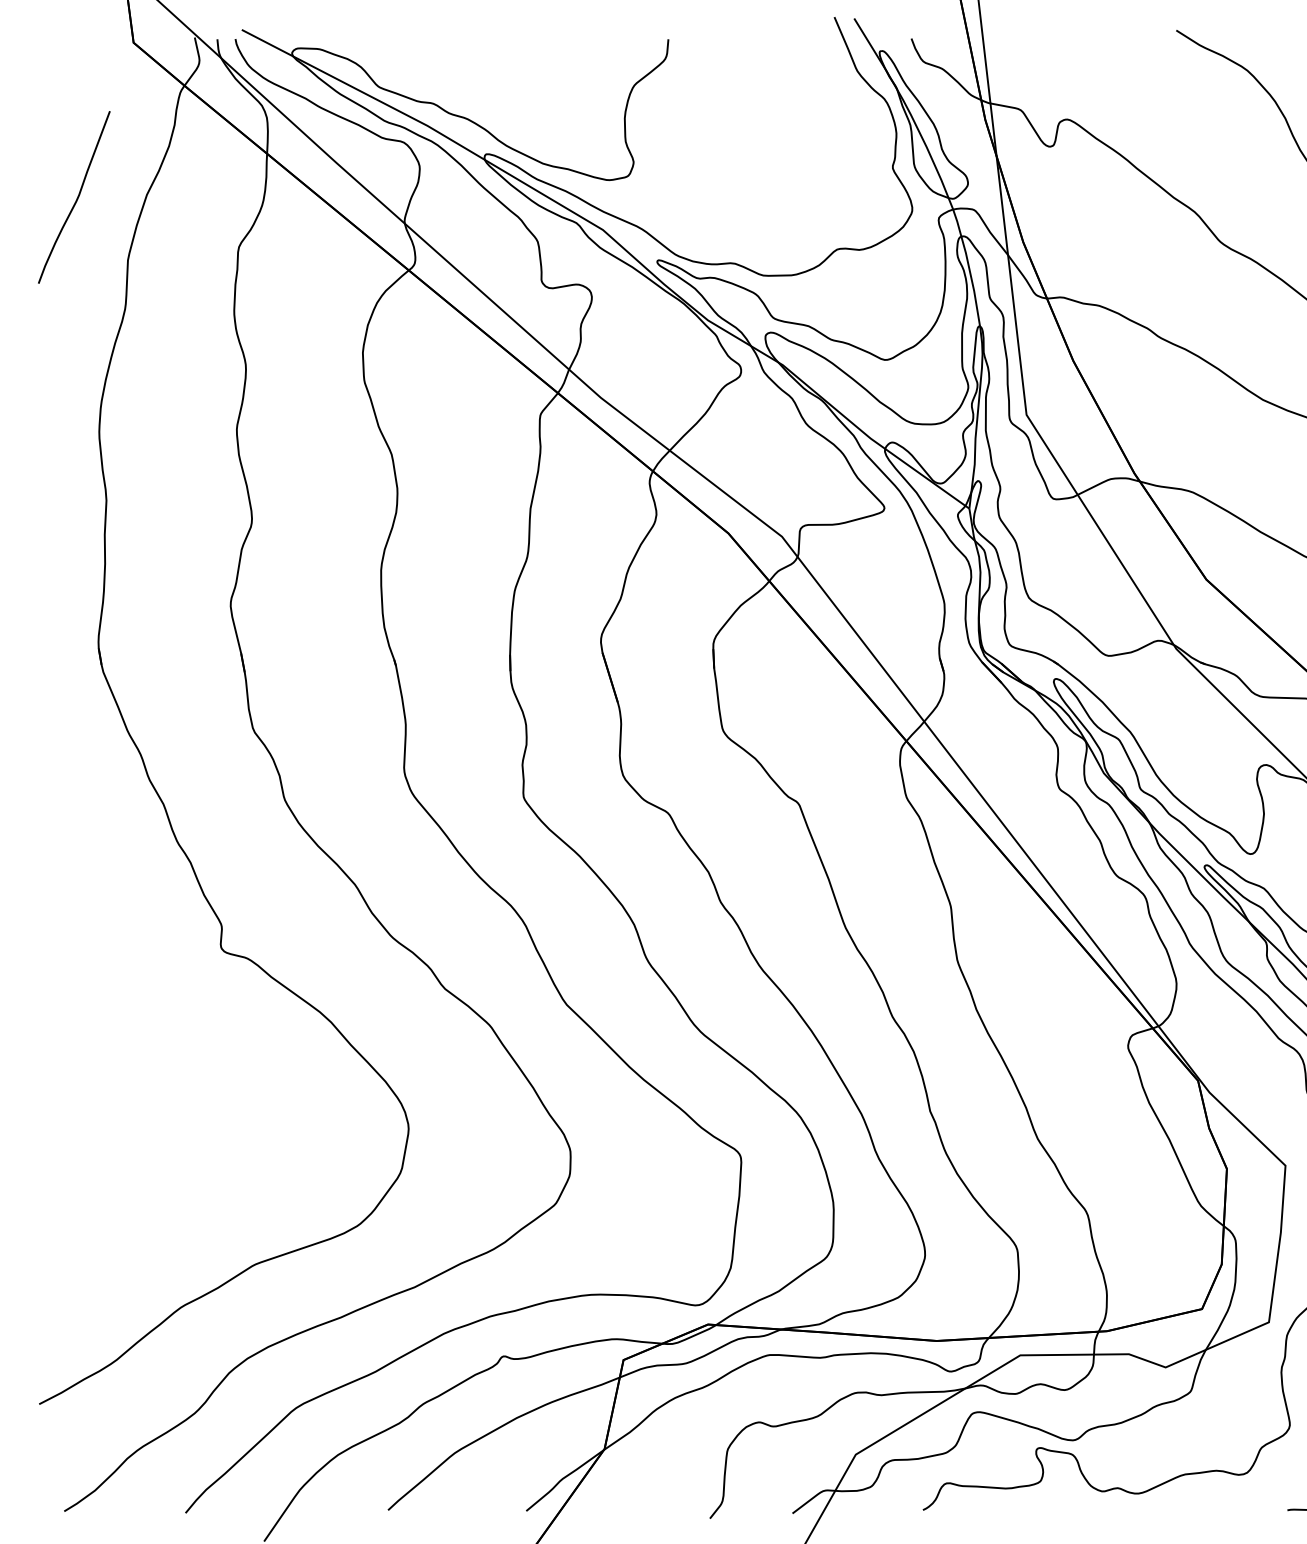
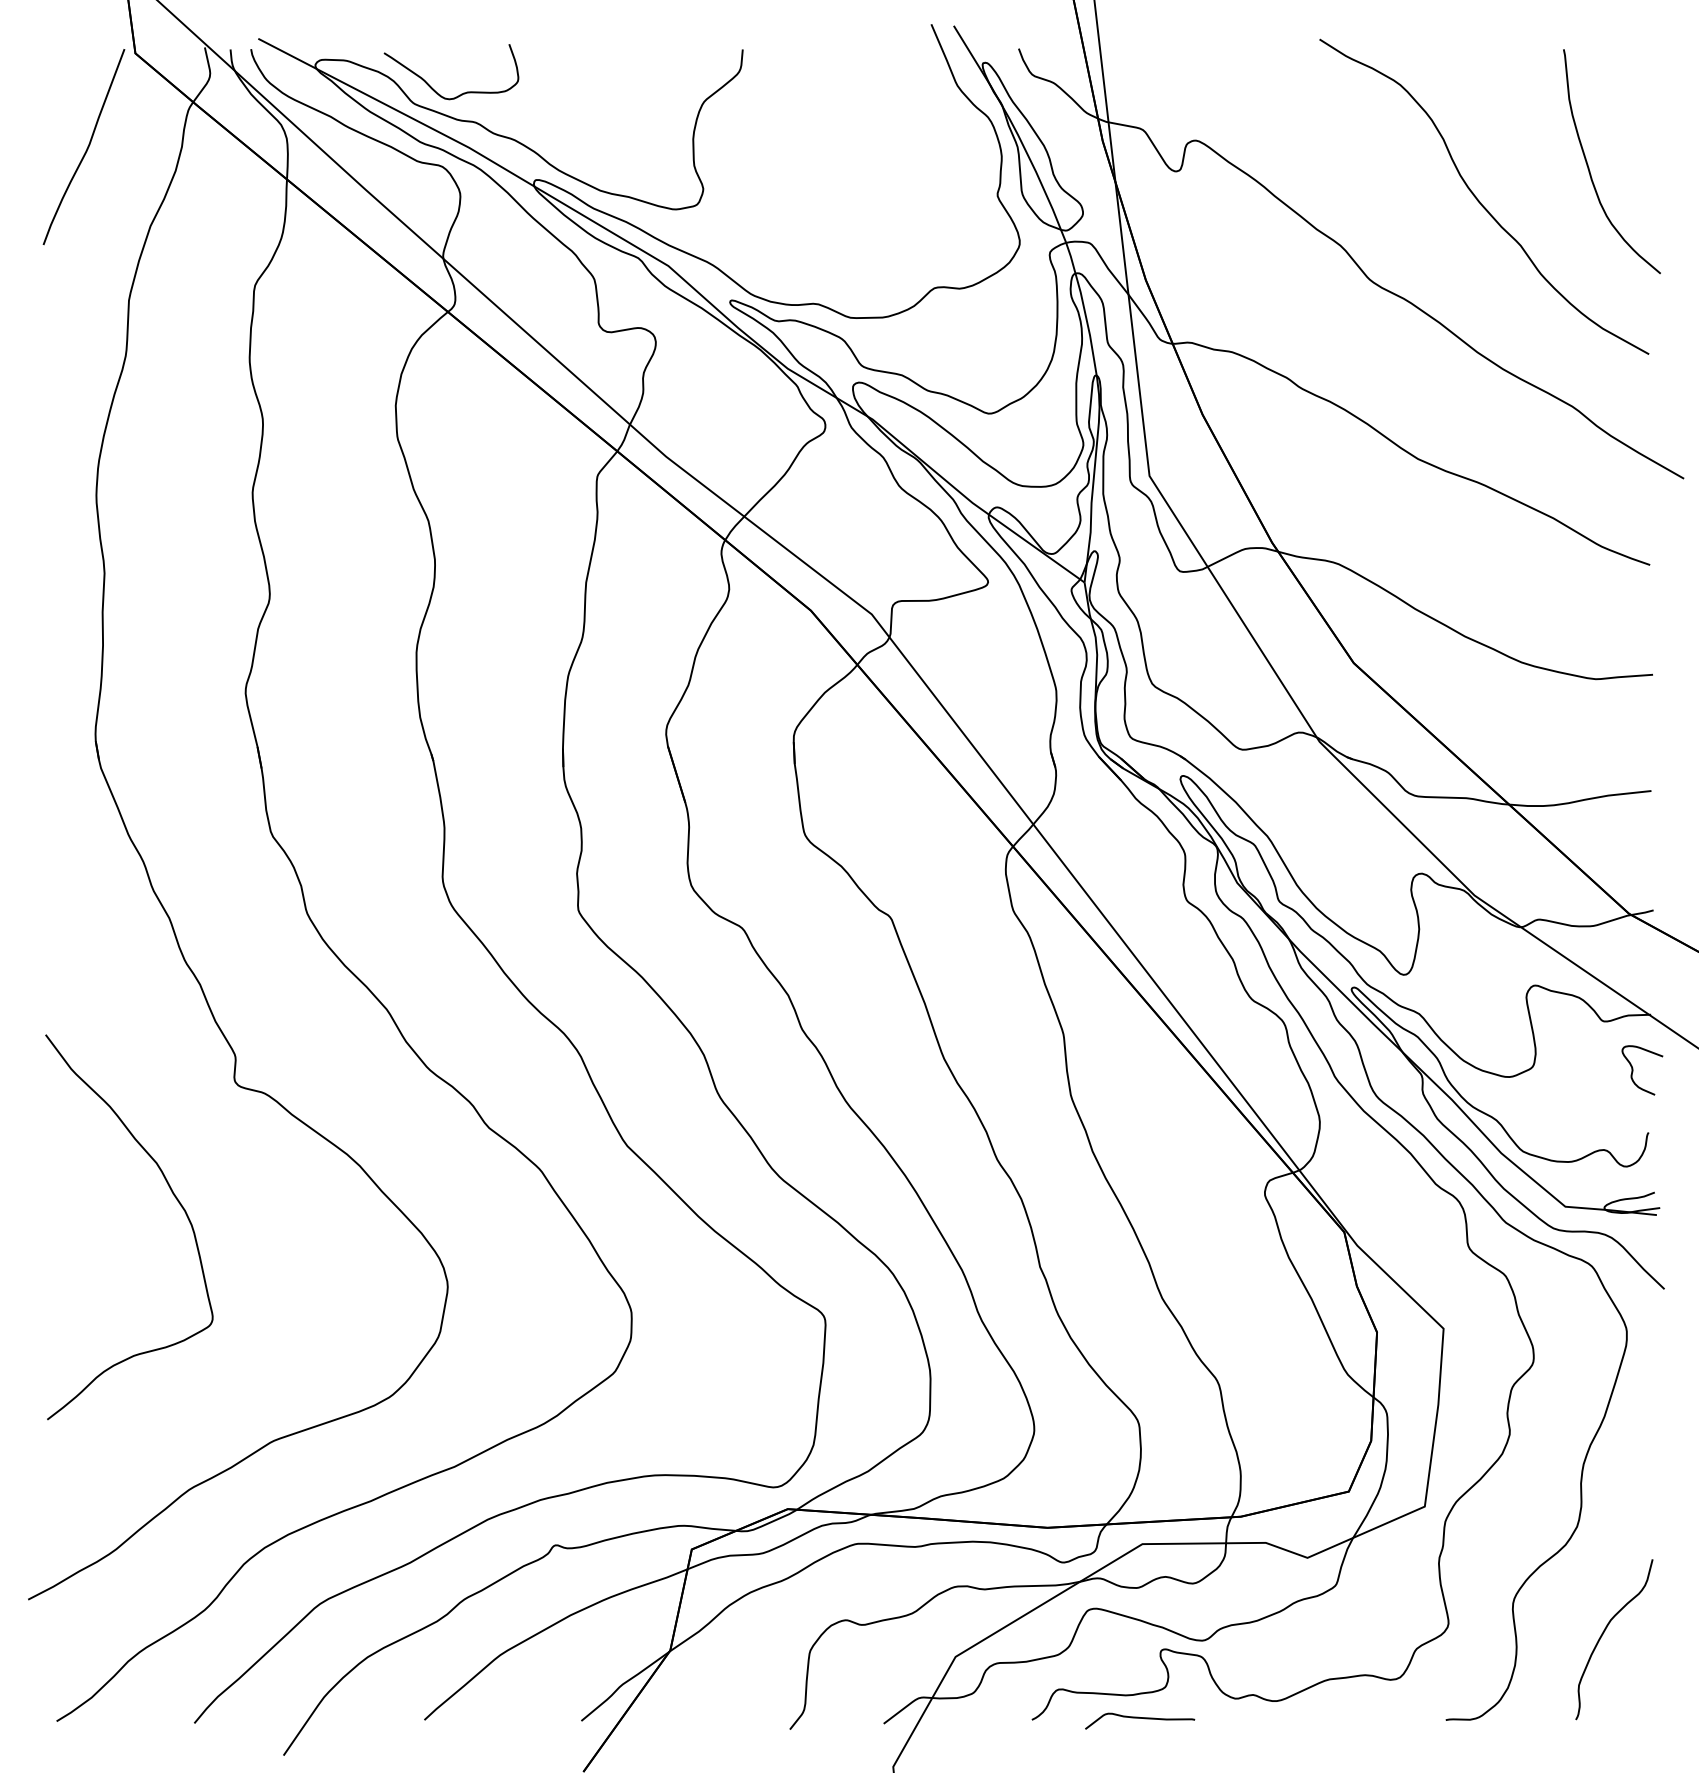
curve: (420, 78) -> (461, 93), added
curve: (76, 198) -> (86, 148), moved
curve: (168, 1051) -> (175, 1198), added
curve: (1018, 1508) -> (1140, 1718), added

